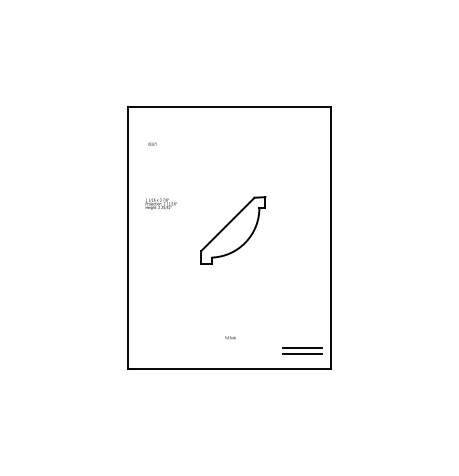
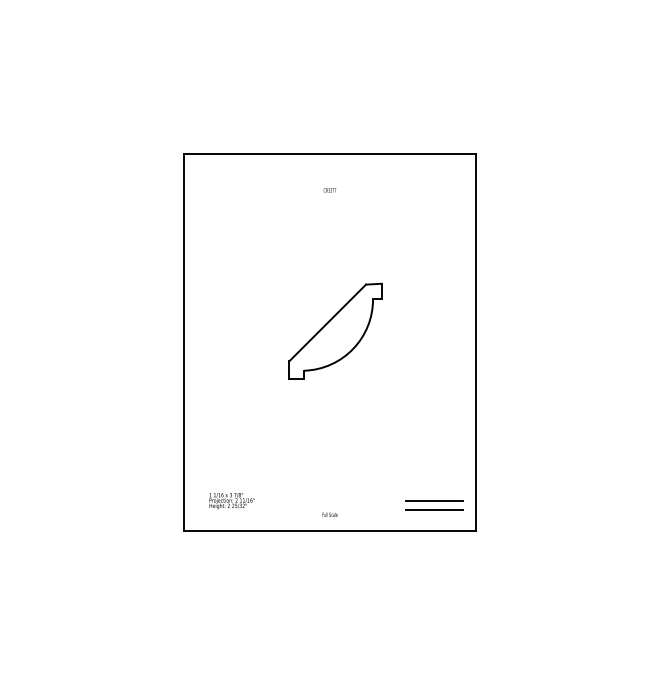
text: (152, 143) -> (330, 189), moved
text: (160, 203) -> (230, 500), moved
text: (230, 337) -> (330, 514), moved

